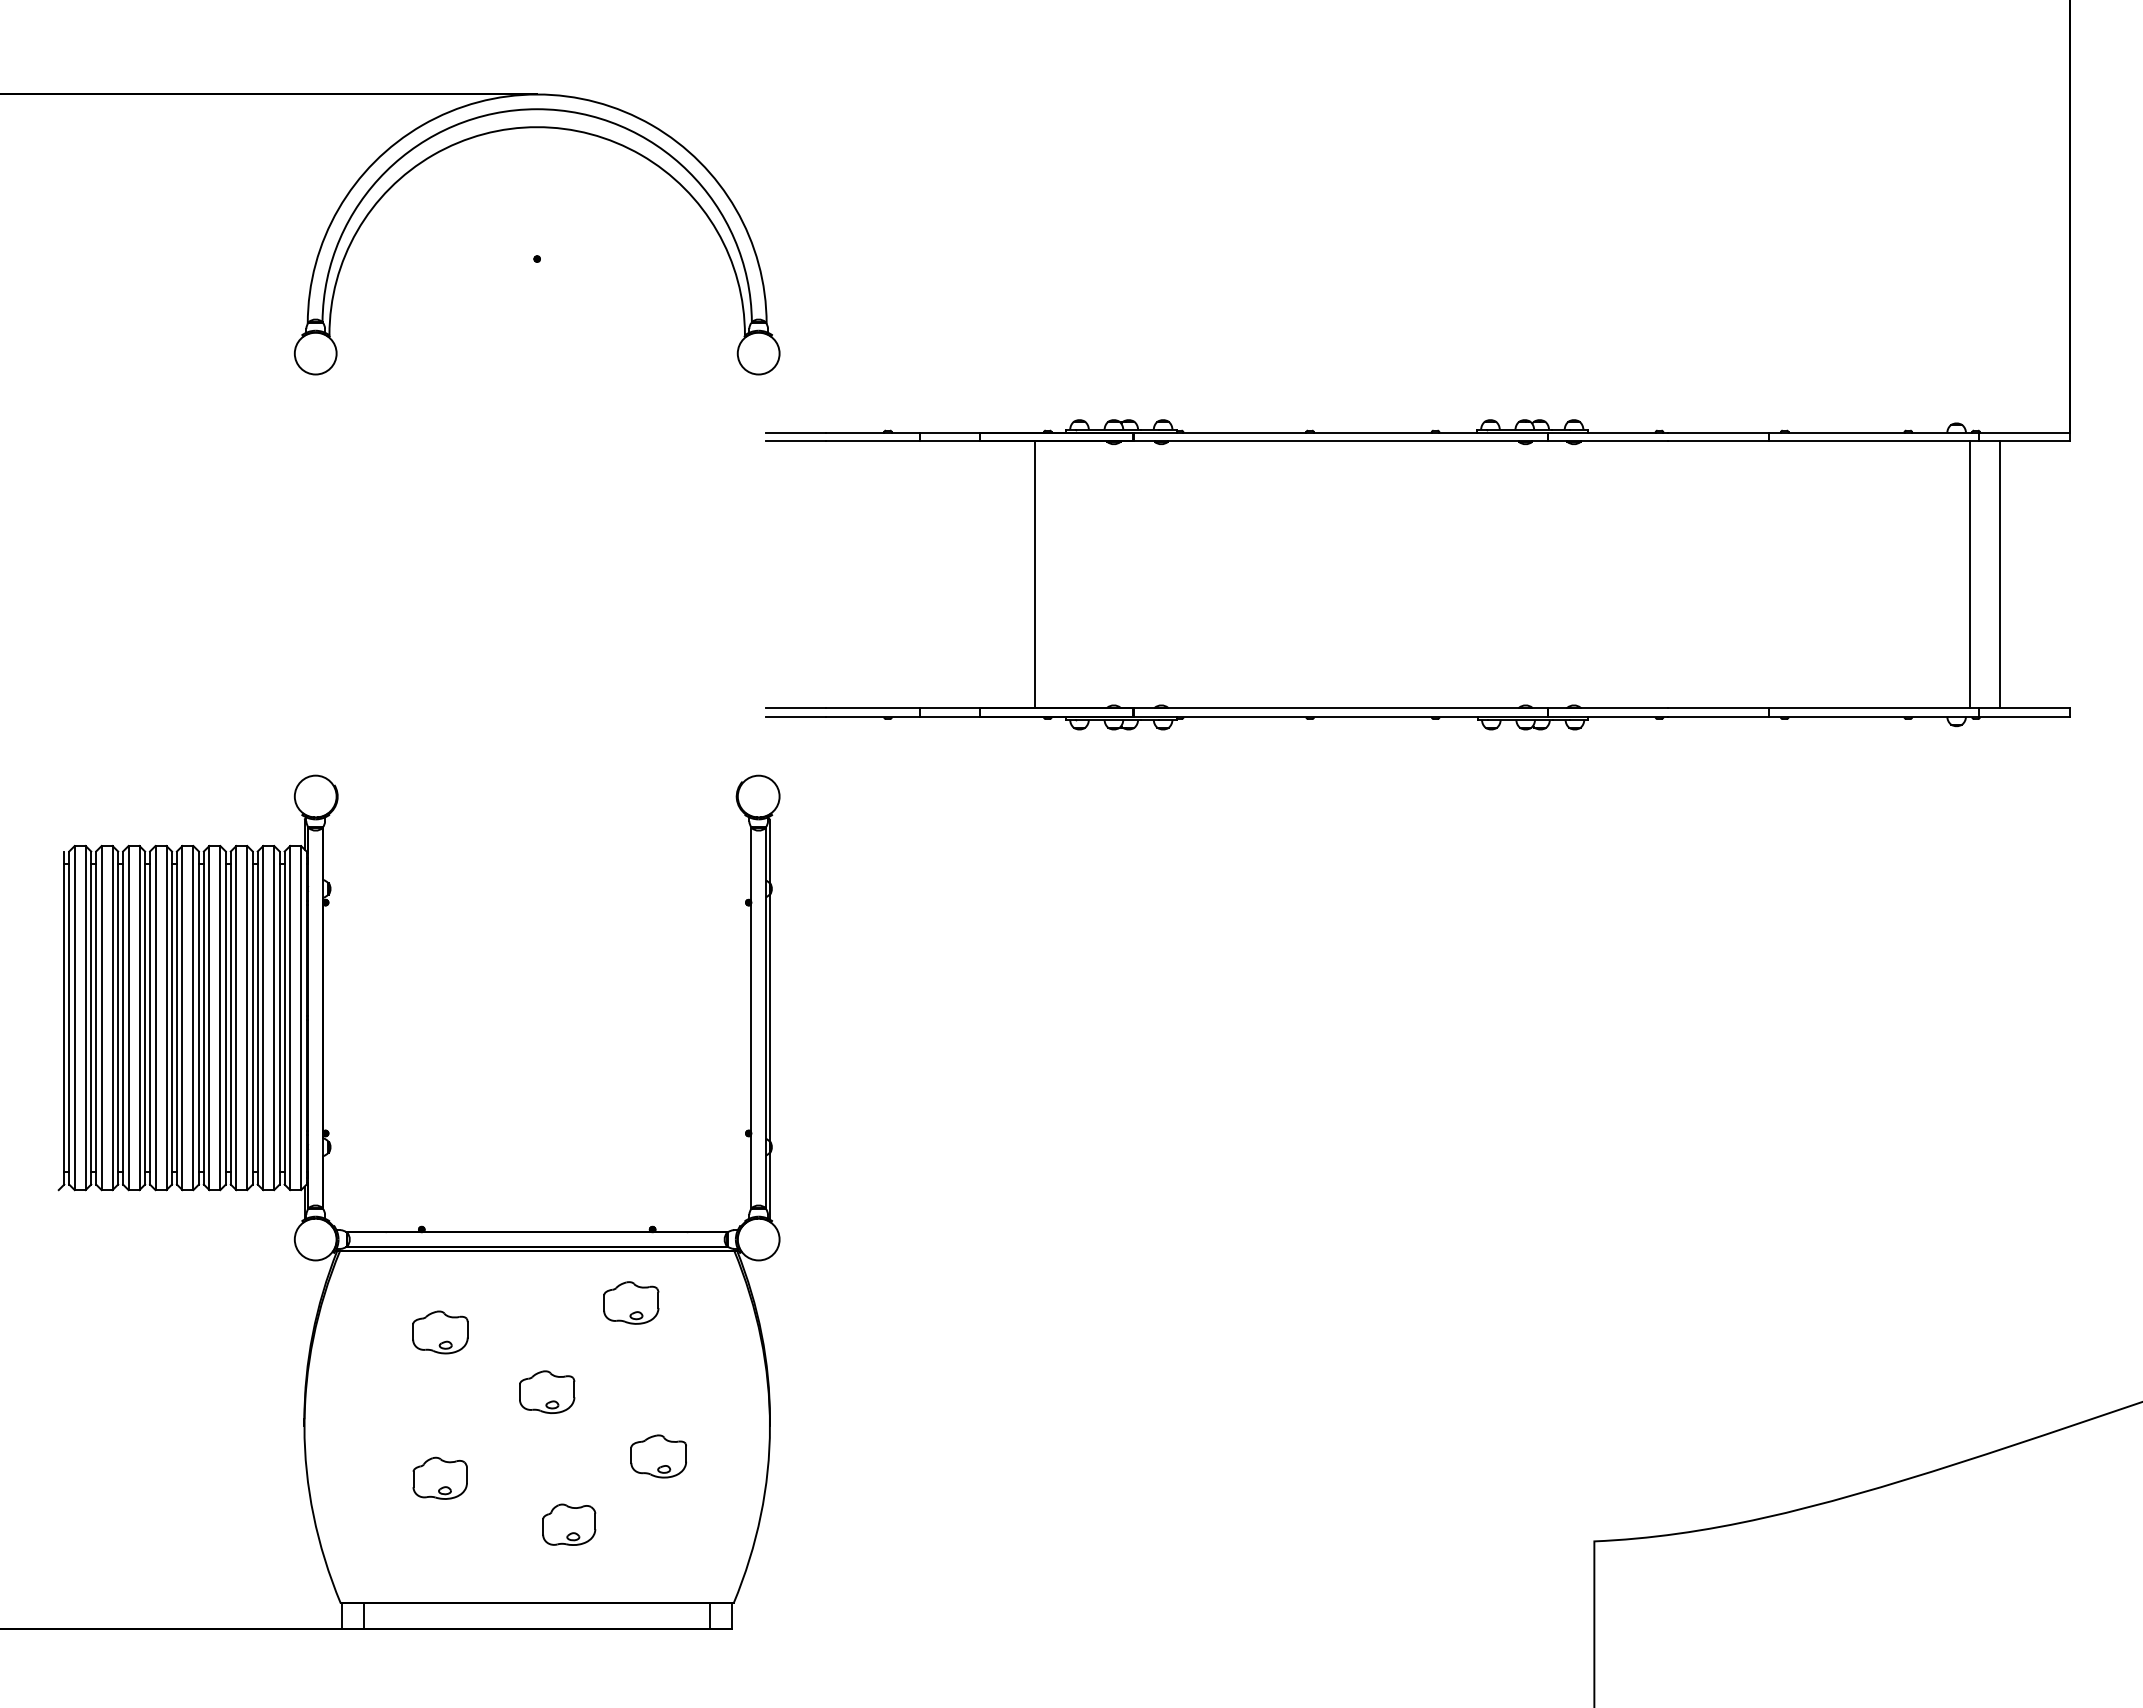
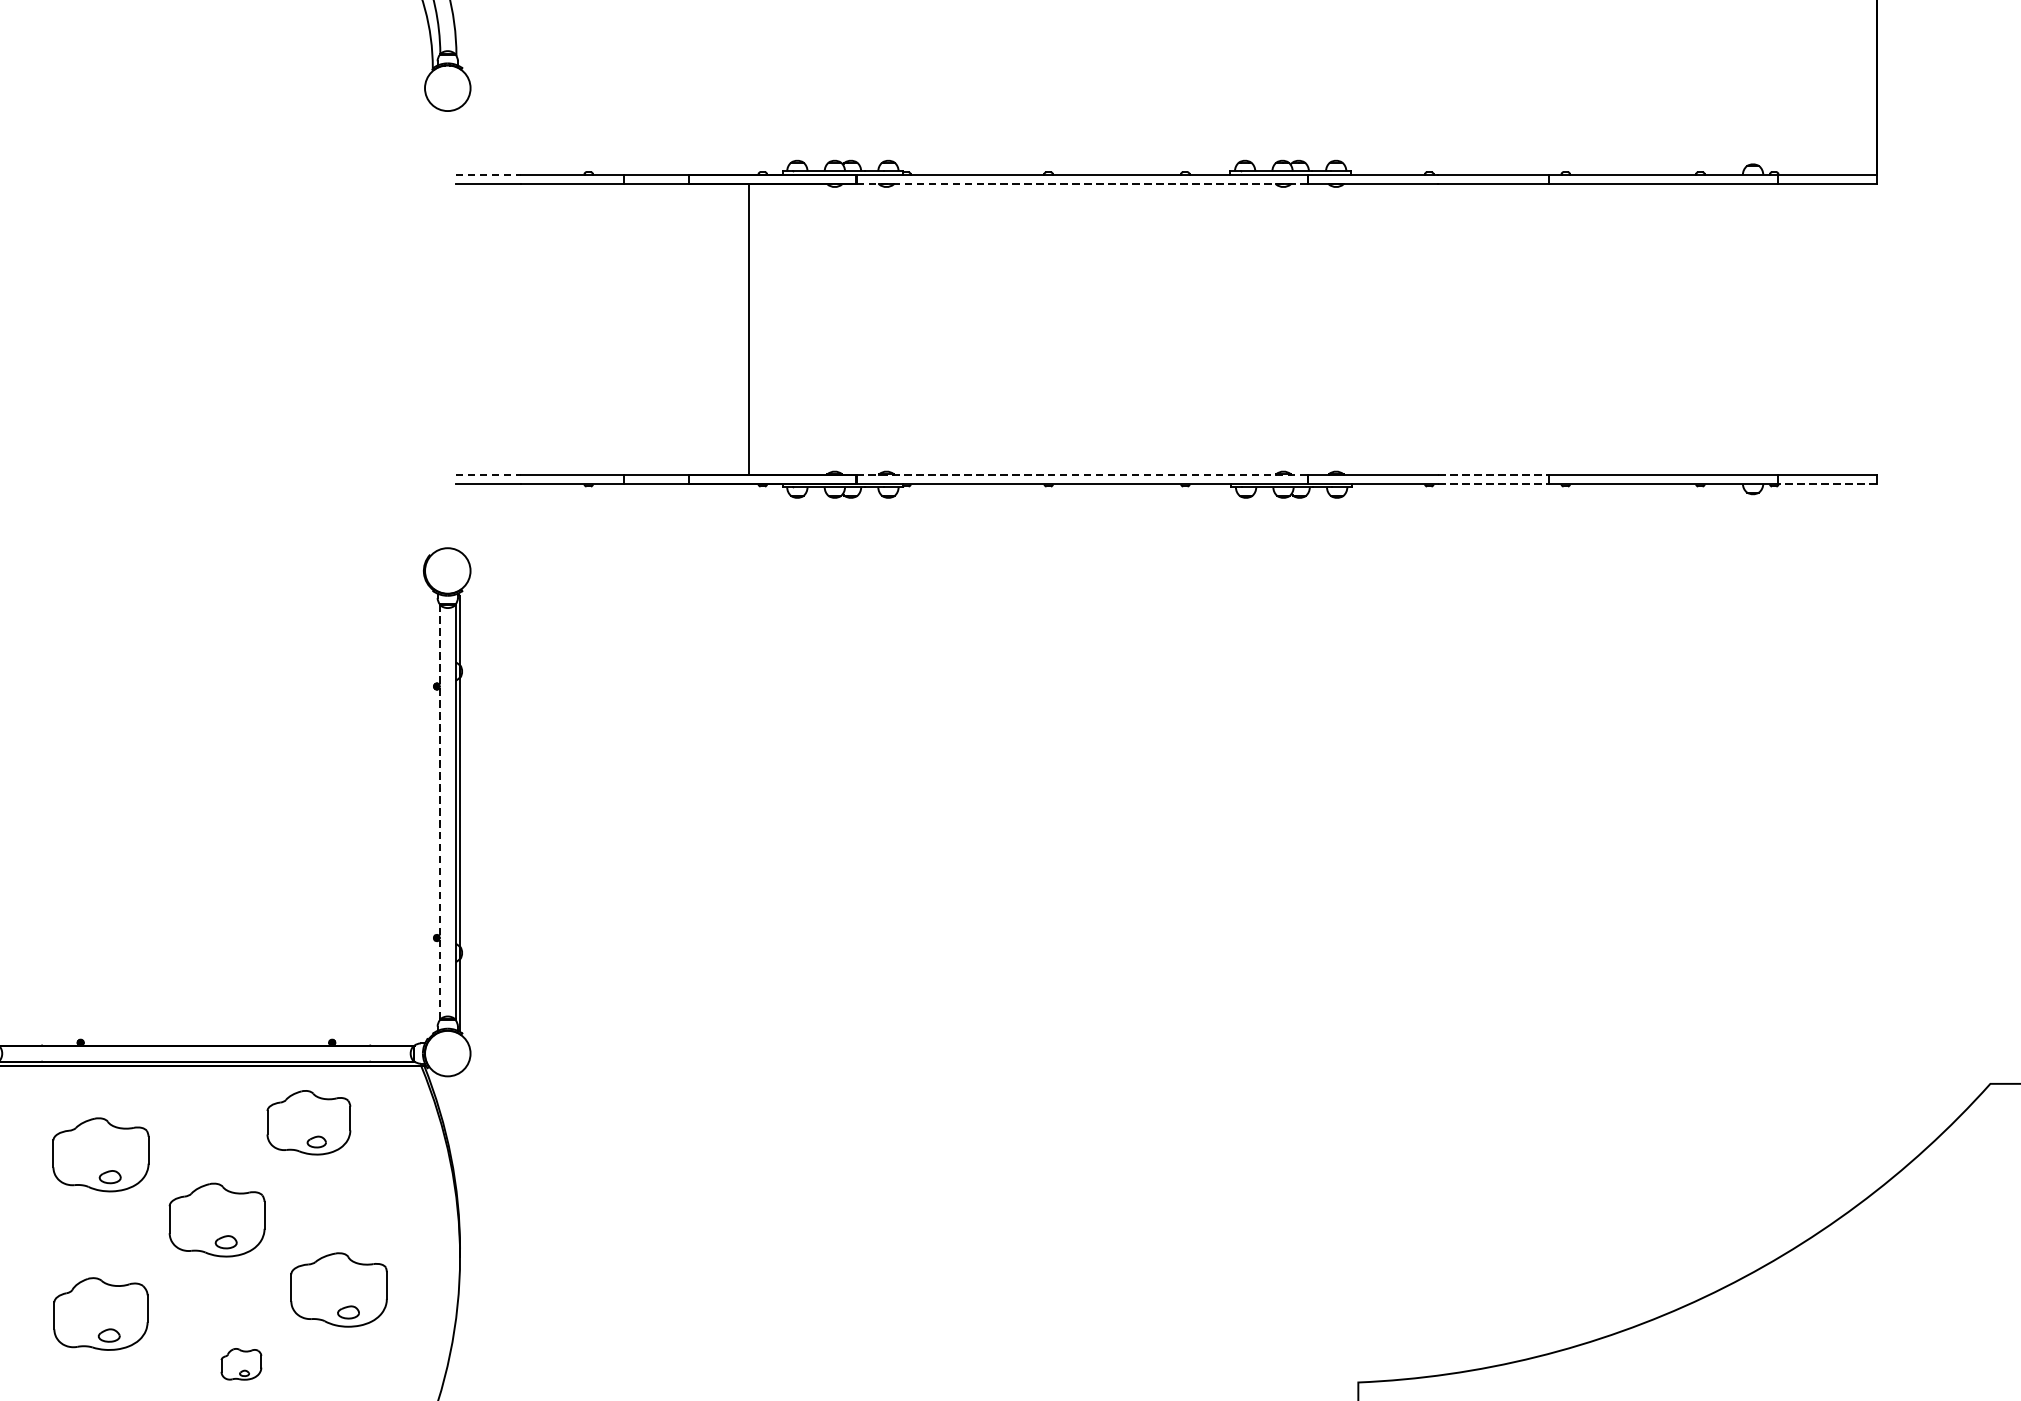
line: (796, 433) -> (488, 175), solid -> dashed
line: (1340, 441) -> (1081, 184), solid -> dashed
line: (1969, 574) -> (1767, 328), removed
line: (1999, 574) -> (1799, 328), removed
line: (796, 708) -> (488, 474), solid -> dashed
line: (1341, 708) -> (1082, 474), solid -> dashed
line: (1718, 708) -> (1493, 474), solid -> dashed
line: (1718, 716) -> (1493, 483), solid -> dashed
line: (2024, 716) -> (1827, 483), solid -> dashed
line: (751, 1018) -> (439, 812), solid -> dashed
part: (631, 1302) -> (309, 1122), size x1.4
part: (440, 1332) -> (101, 1154), size x1.6
part: (547, 1391) -> (217, 1219), size x1.6
part: (658, 1456) -> (338, 1289), size x1.6
part: (439, 1477) -> (99, 1312), size x1.6
part: (569, 1524) -> (241, 1364), size x0.7

